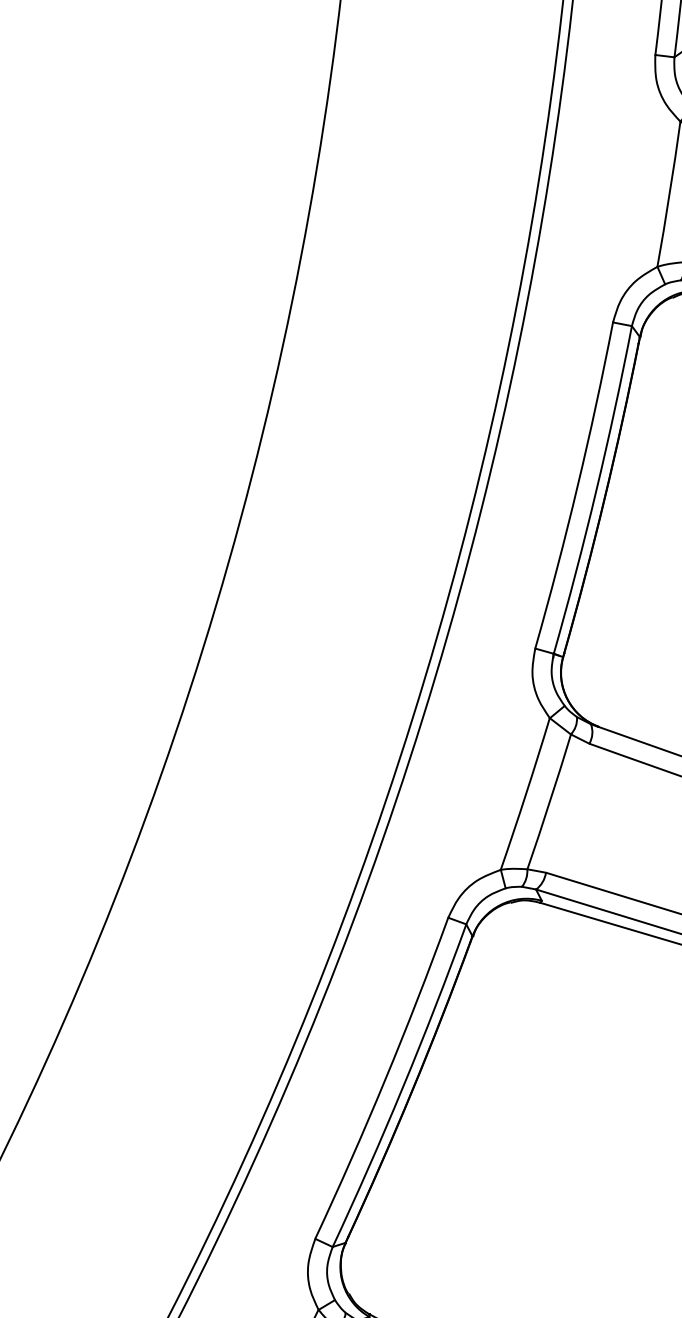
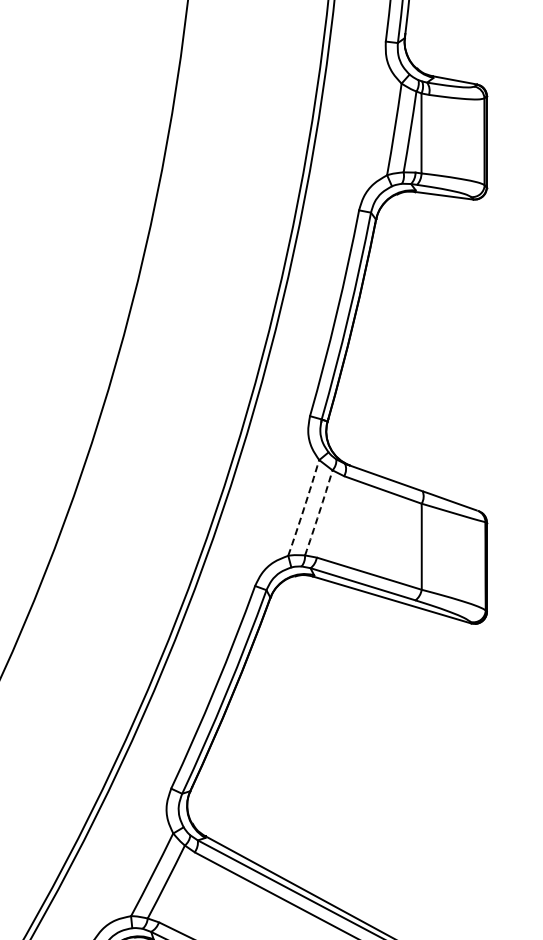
arc: (526, 794) -> (304, 508), solid -> dashed
arc: (550, 802) -> (319, 513), solid -> dashed

